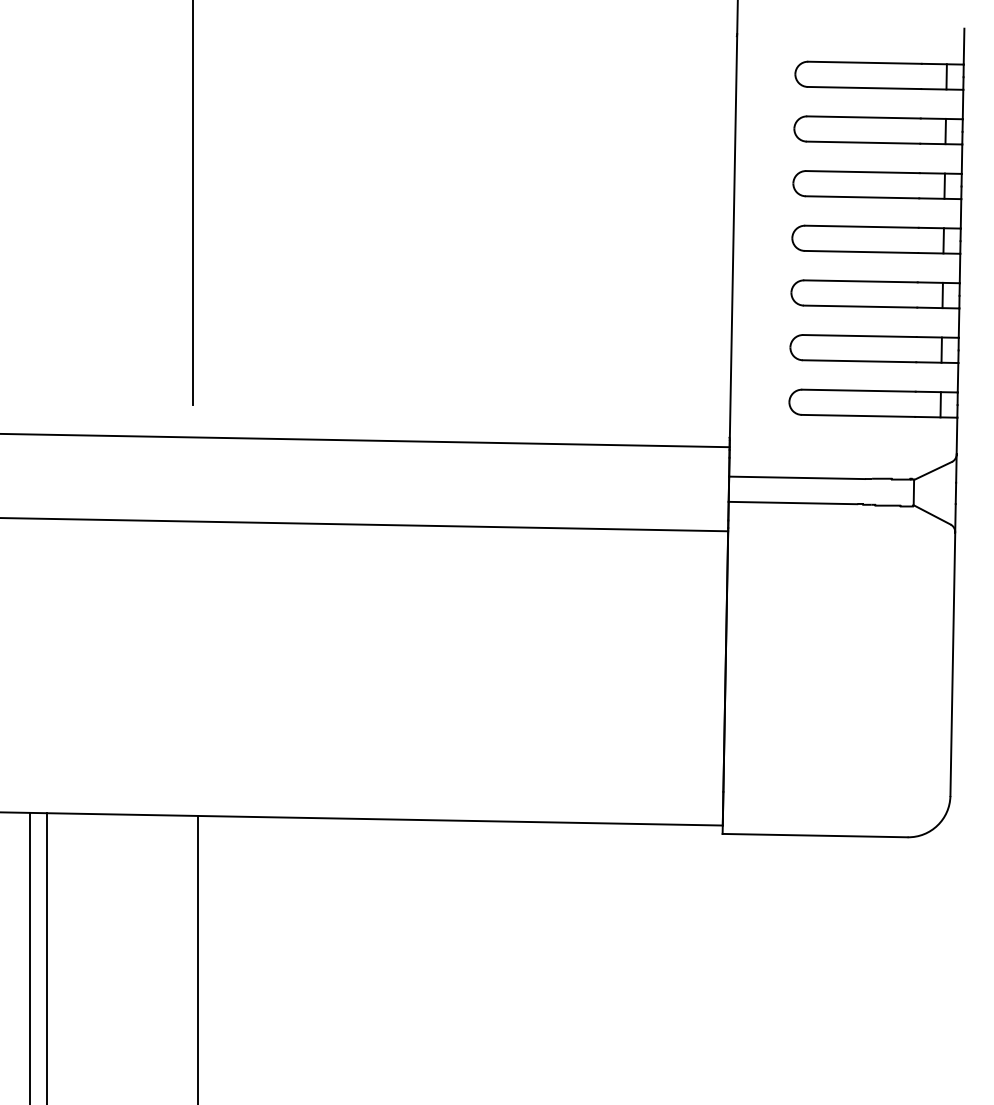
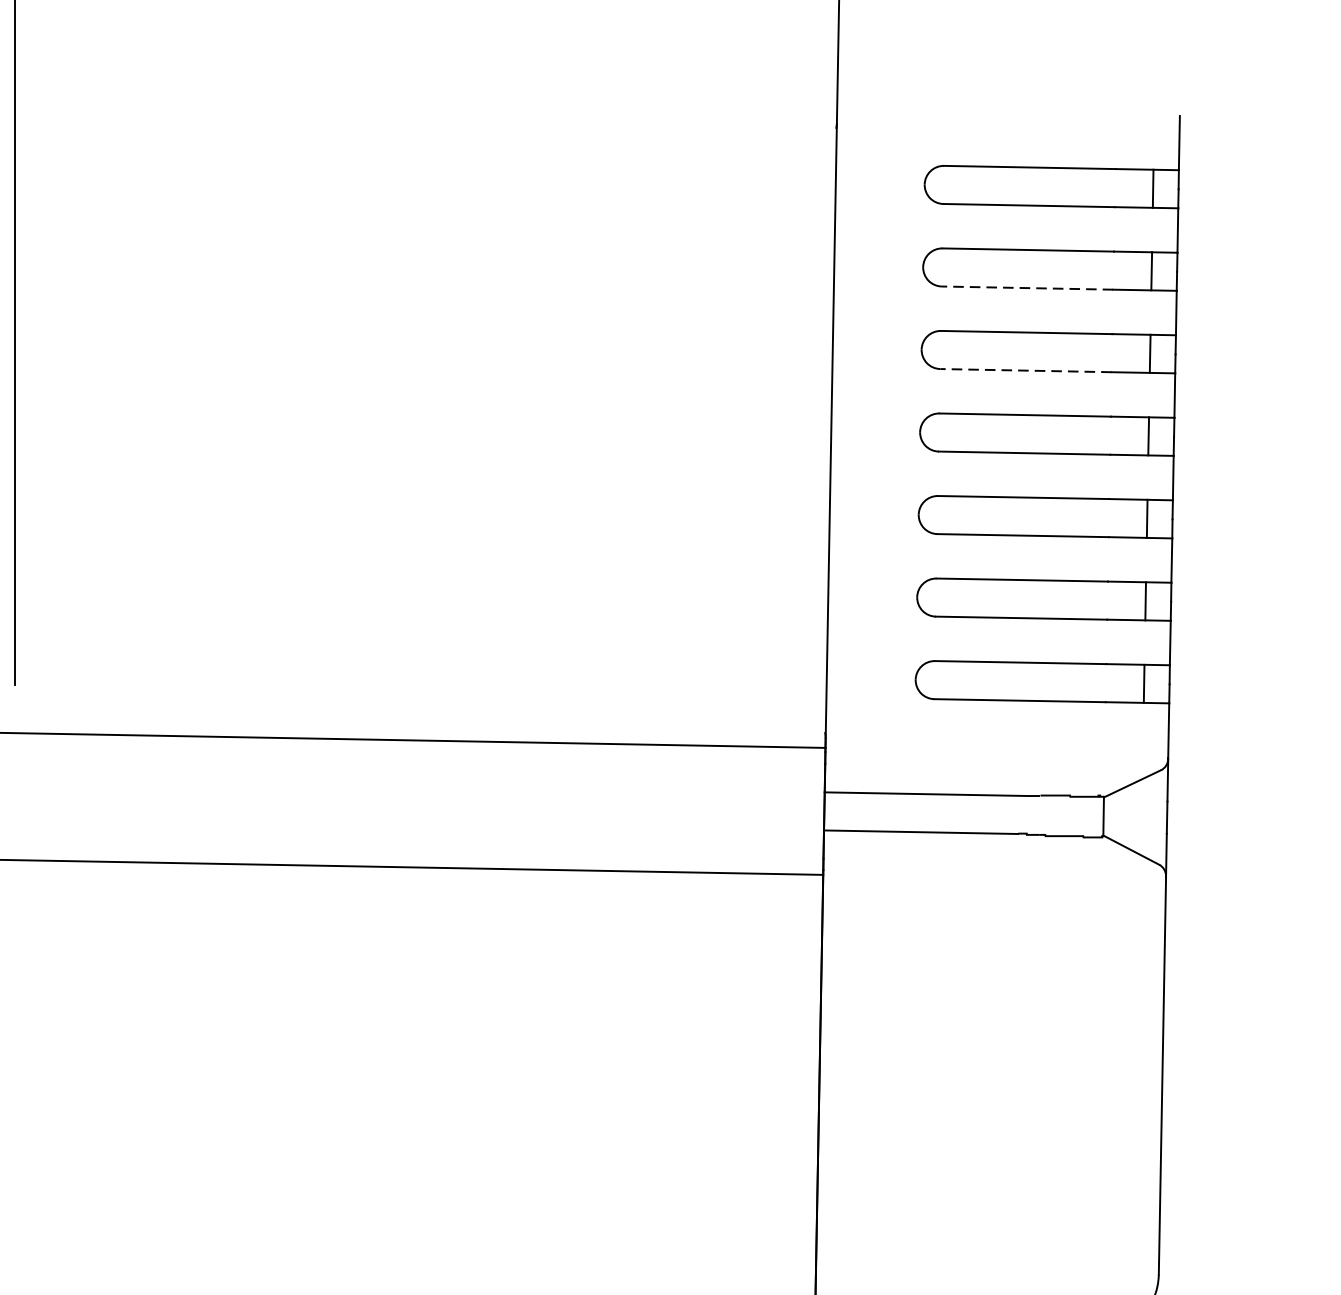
line: (863, 142) -> (1027, 287), solid -> dashed
line: (862, 197) -> (1026, 370), solid -> dashed

